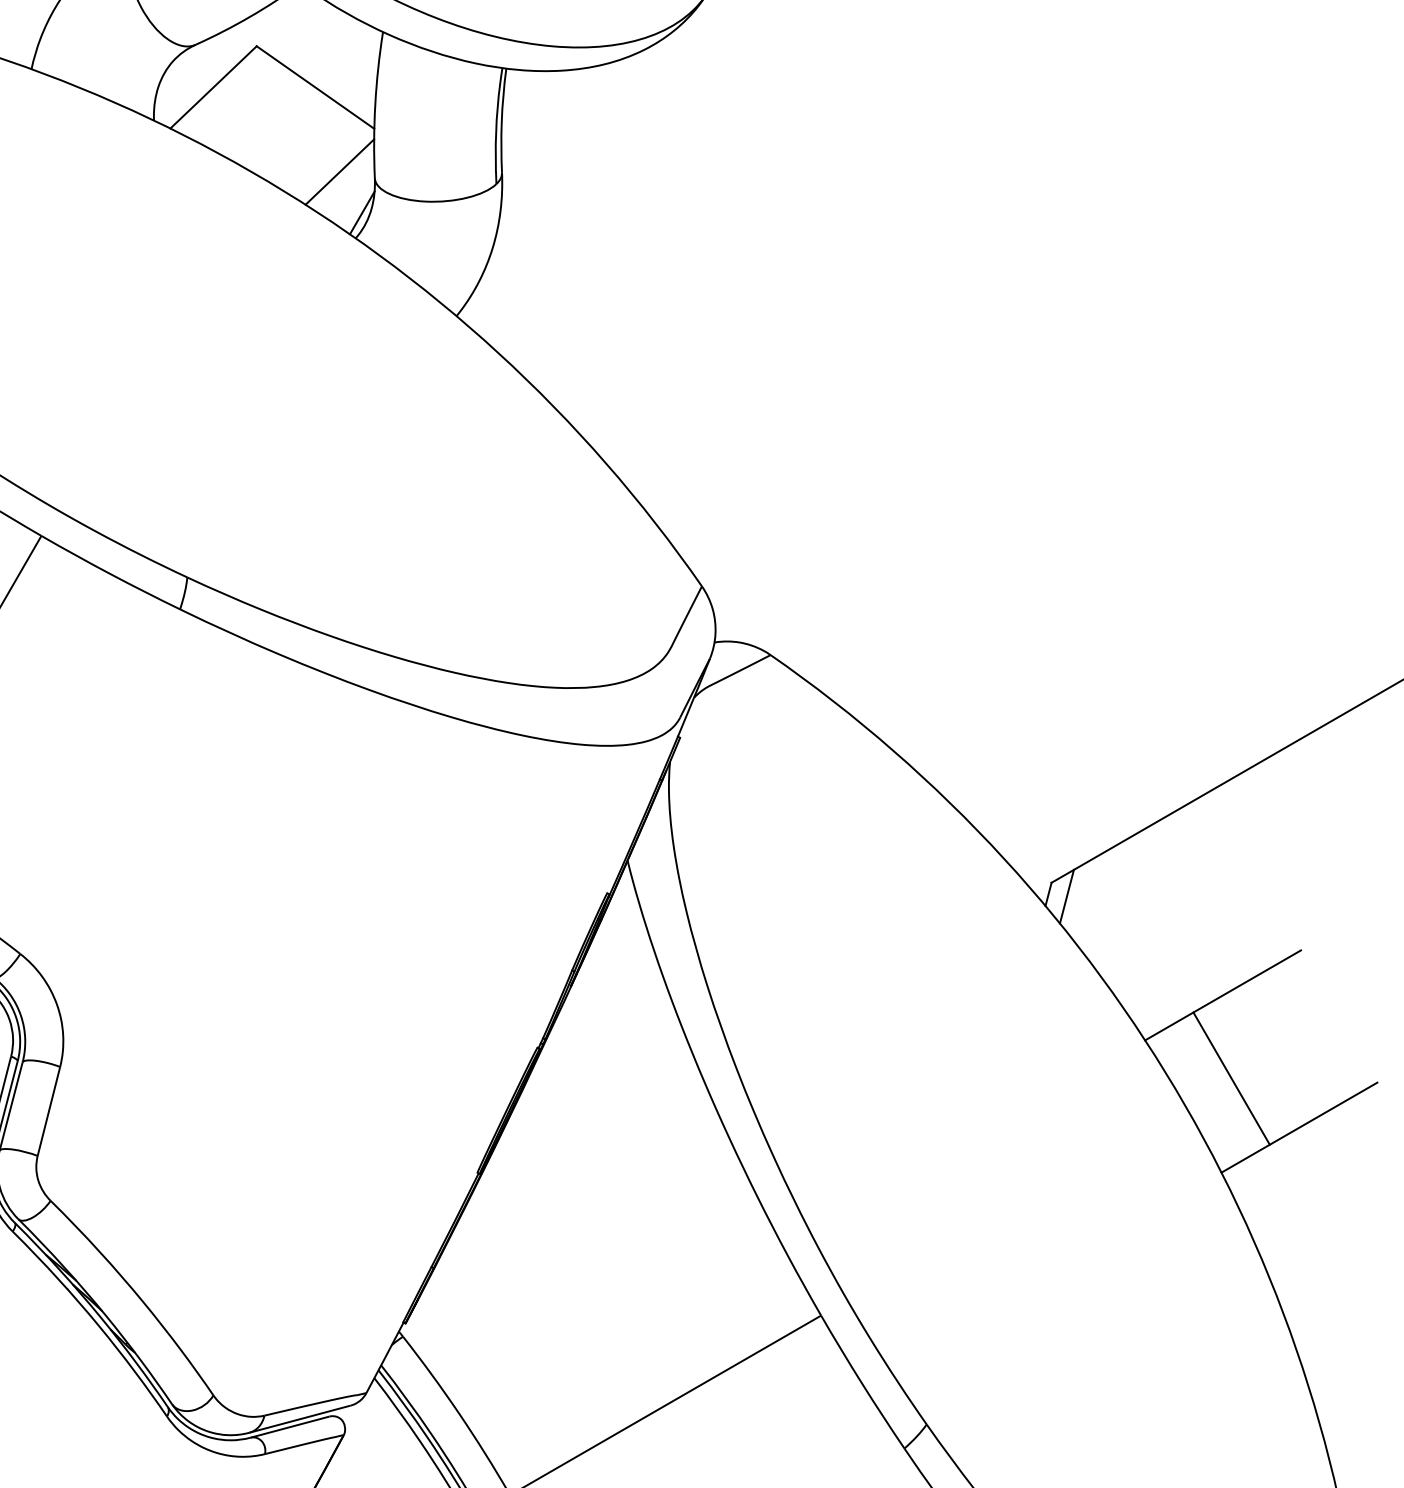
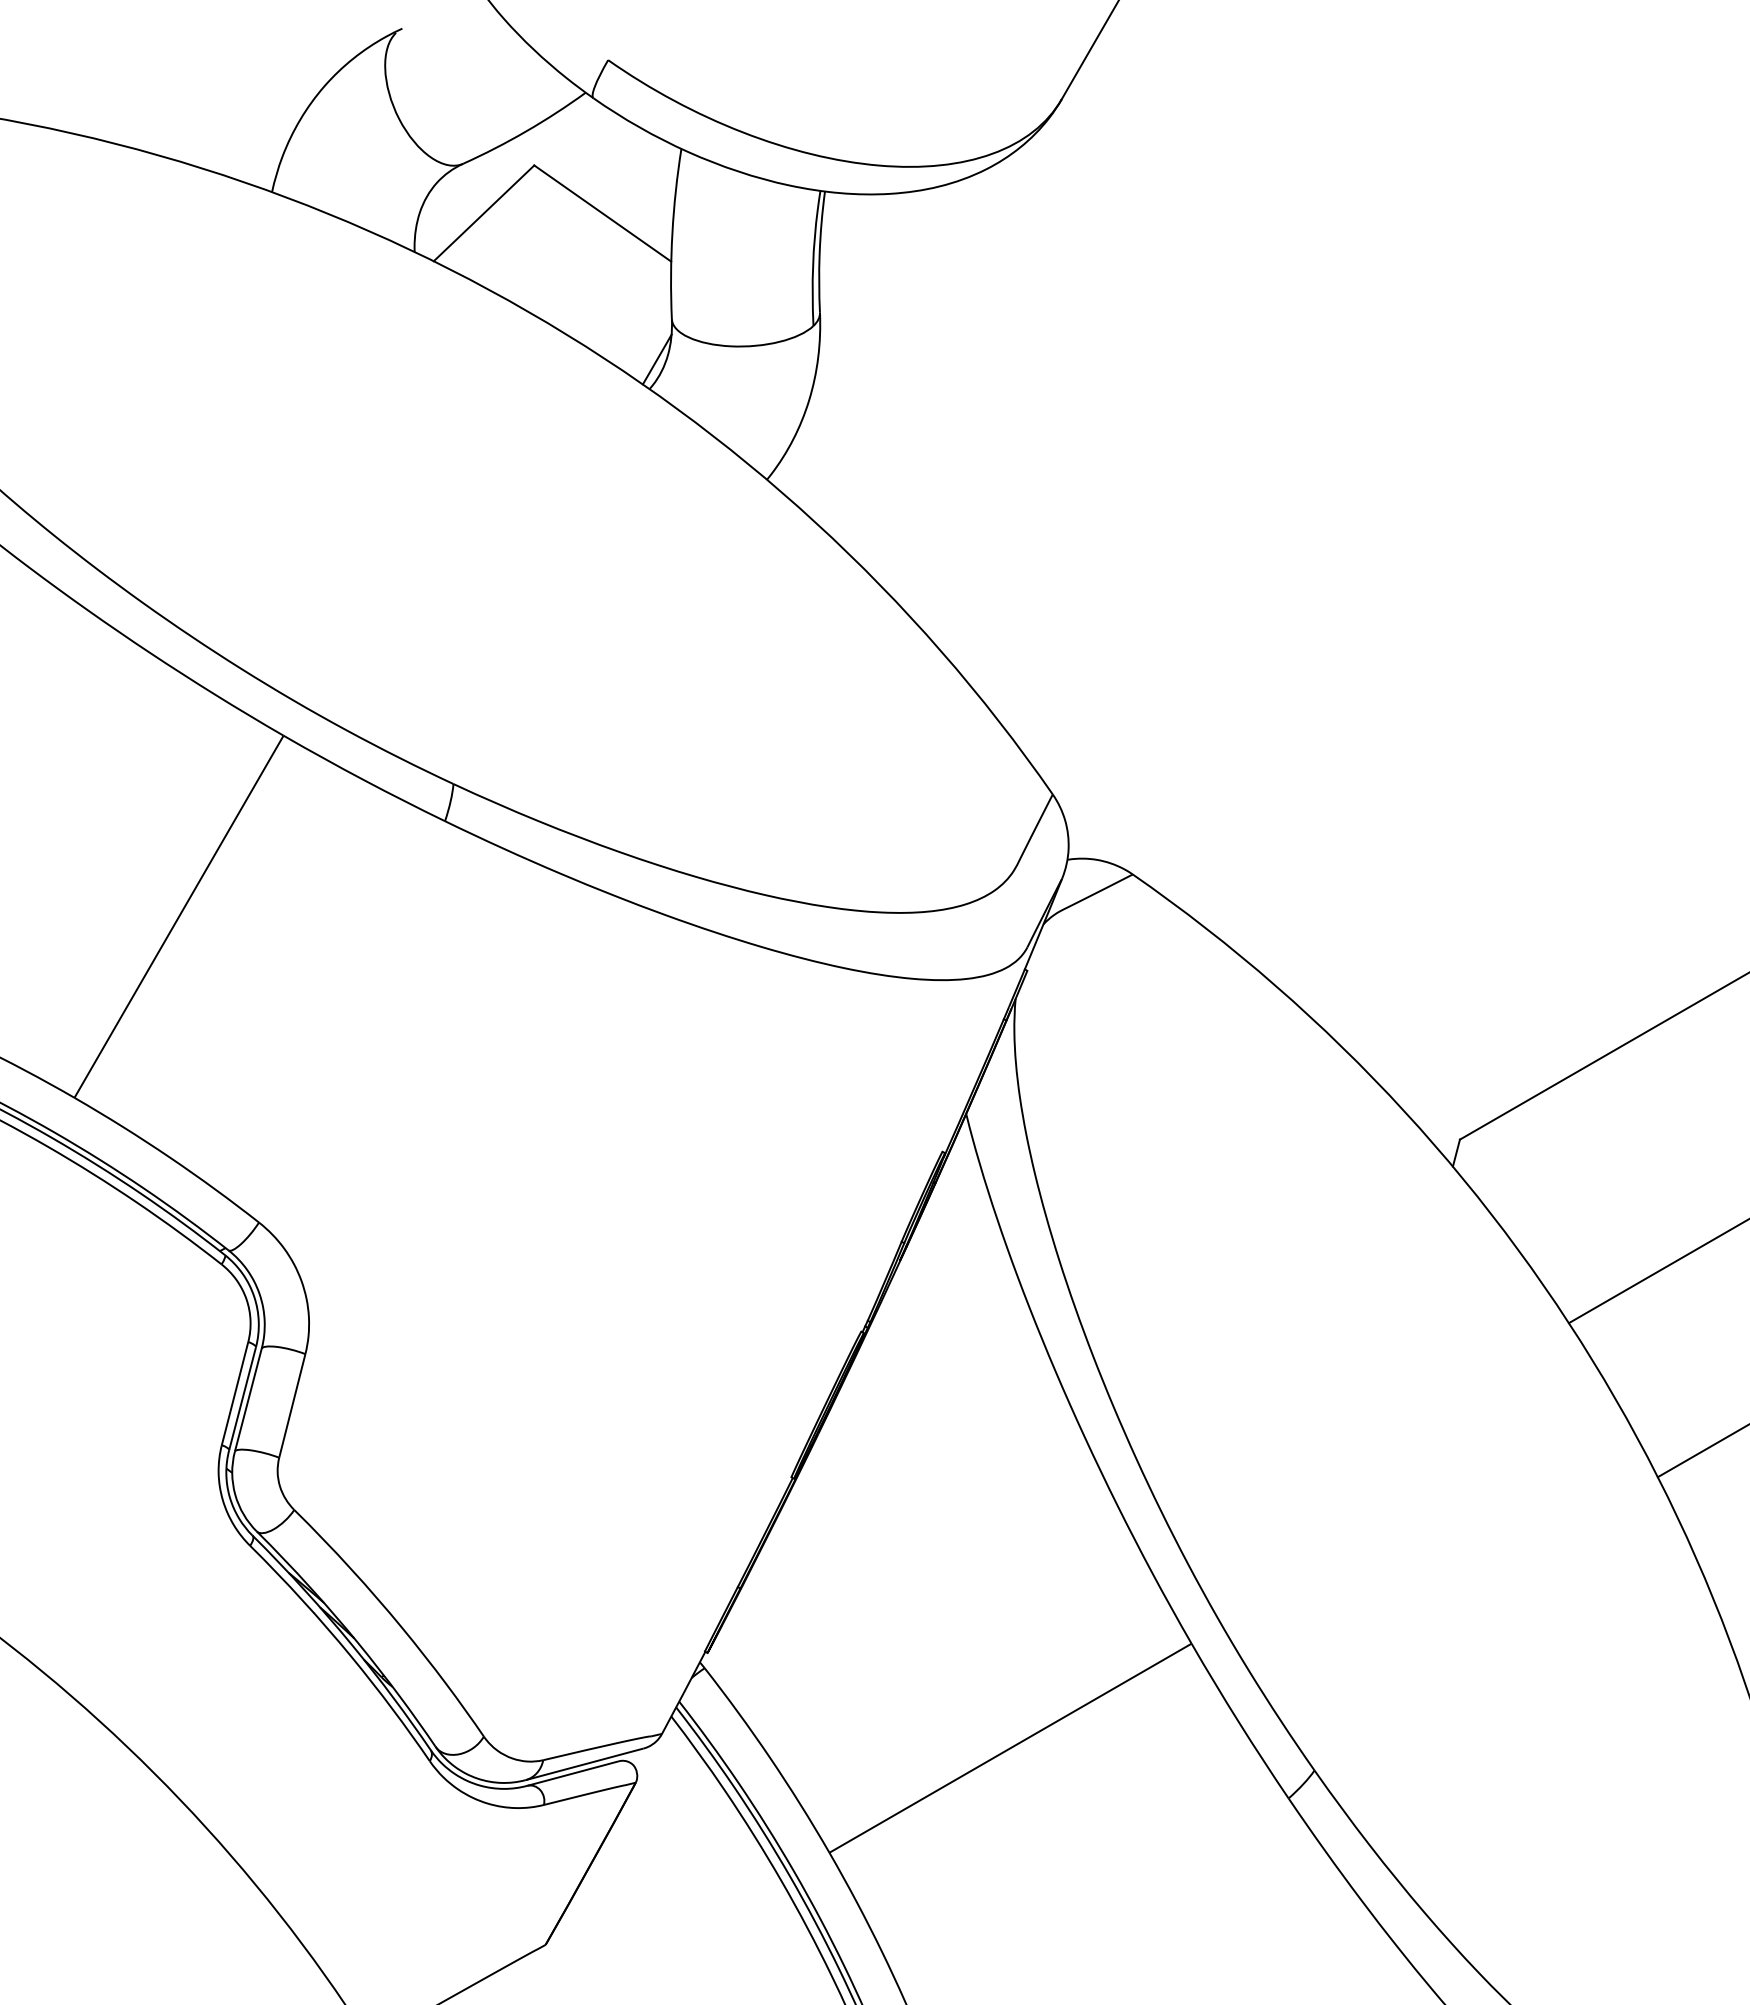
line: (340, 171) -> (631, 311), removed
line: (1066, 896) -> (1477, 1155), removed
line: (1231, 1078) -> (1669, 1367), removed

